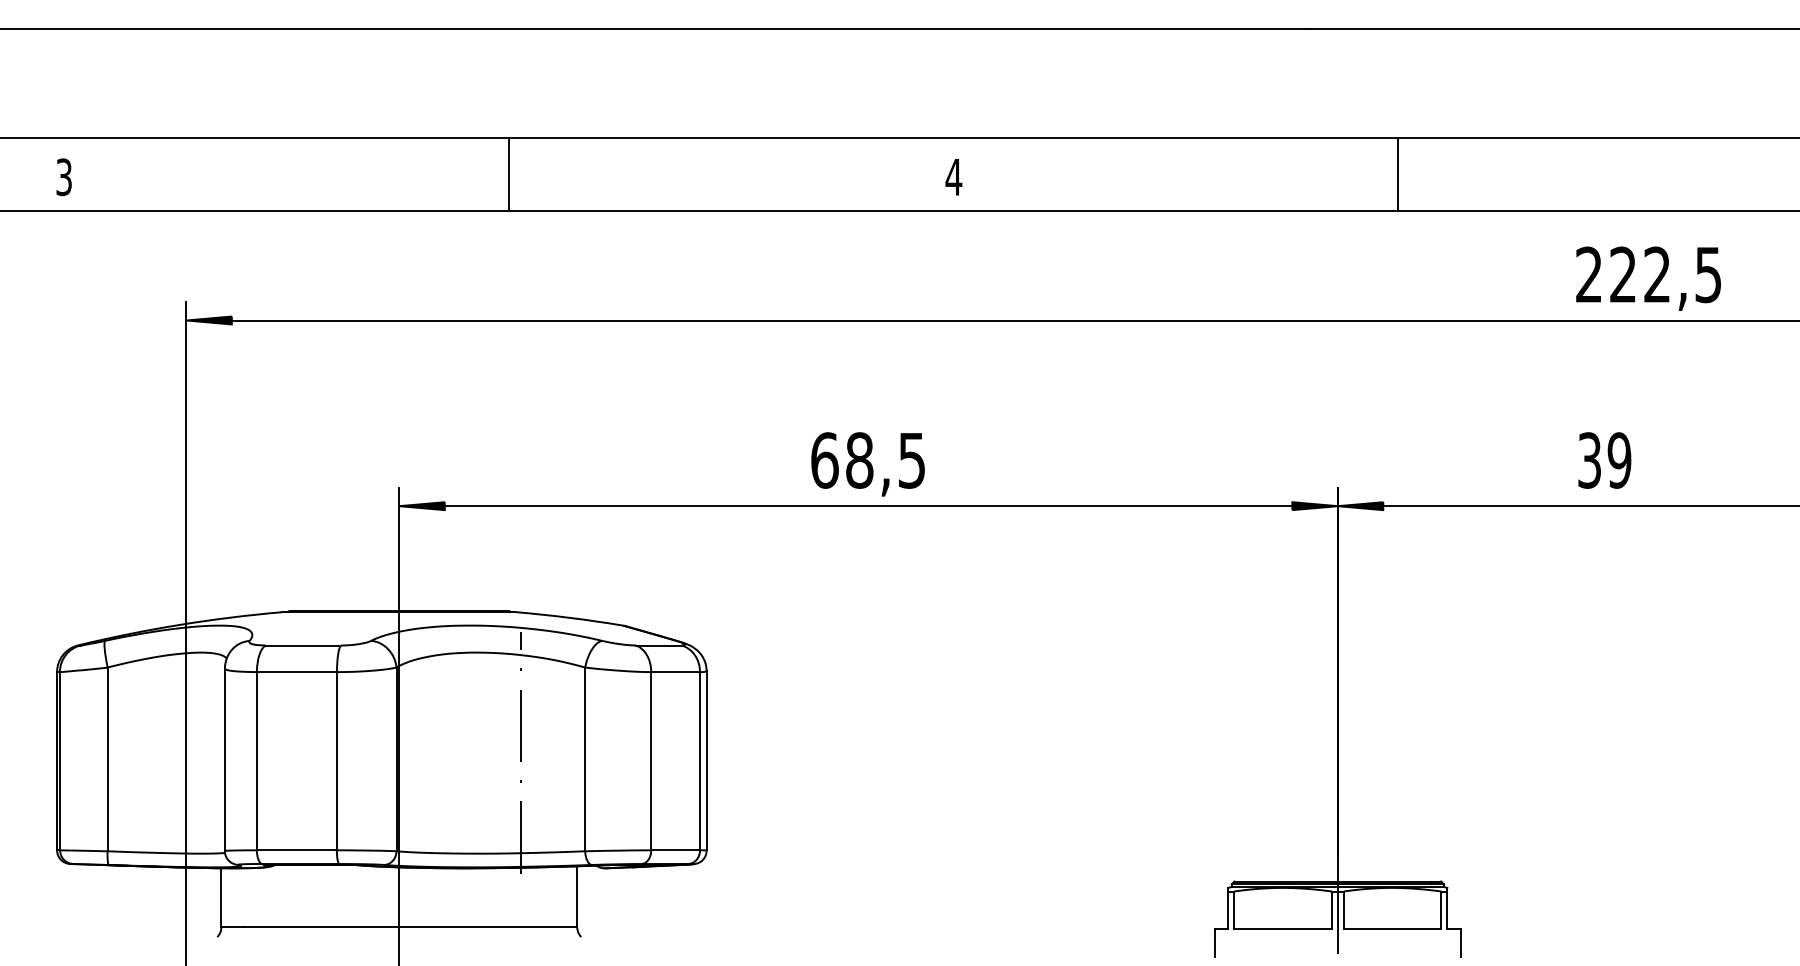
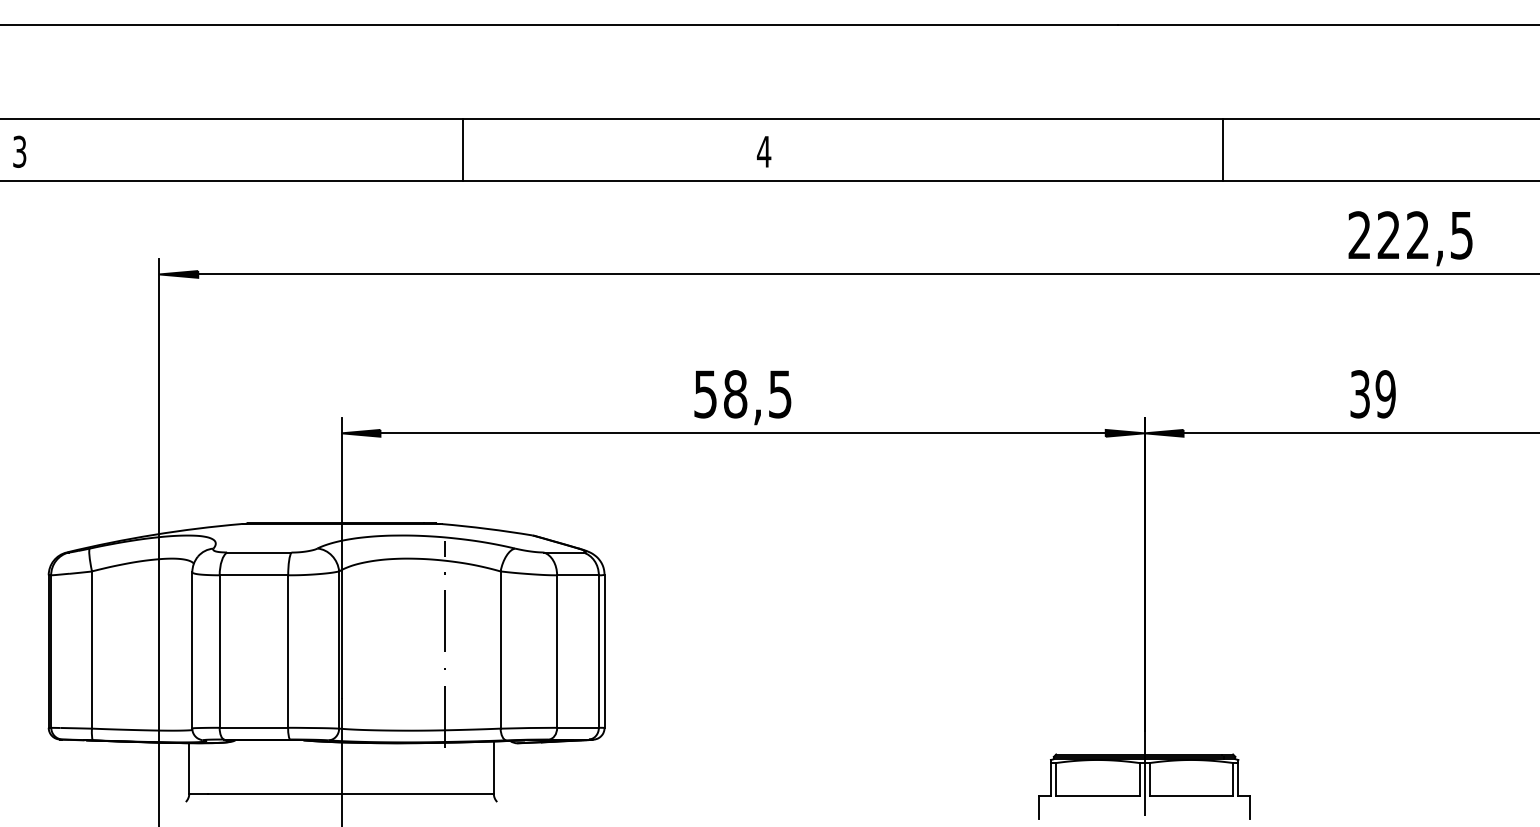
line: (509, 174) -> (463, 149), moved
line: (1398, 174) -> (1223, 149), moved
text: (63, 176) -> (19, 151), moved
text: (954, 176) -> (764, 151), moved
text: (824, 460) -> (705, 394), 68,5 -> 58,5

